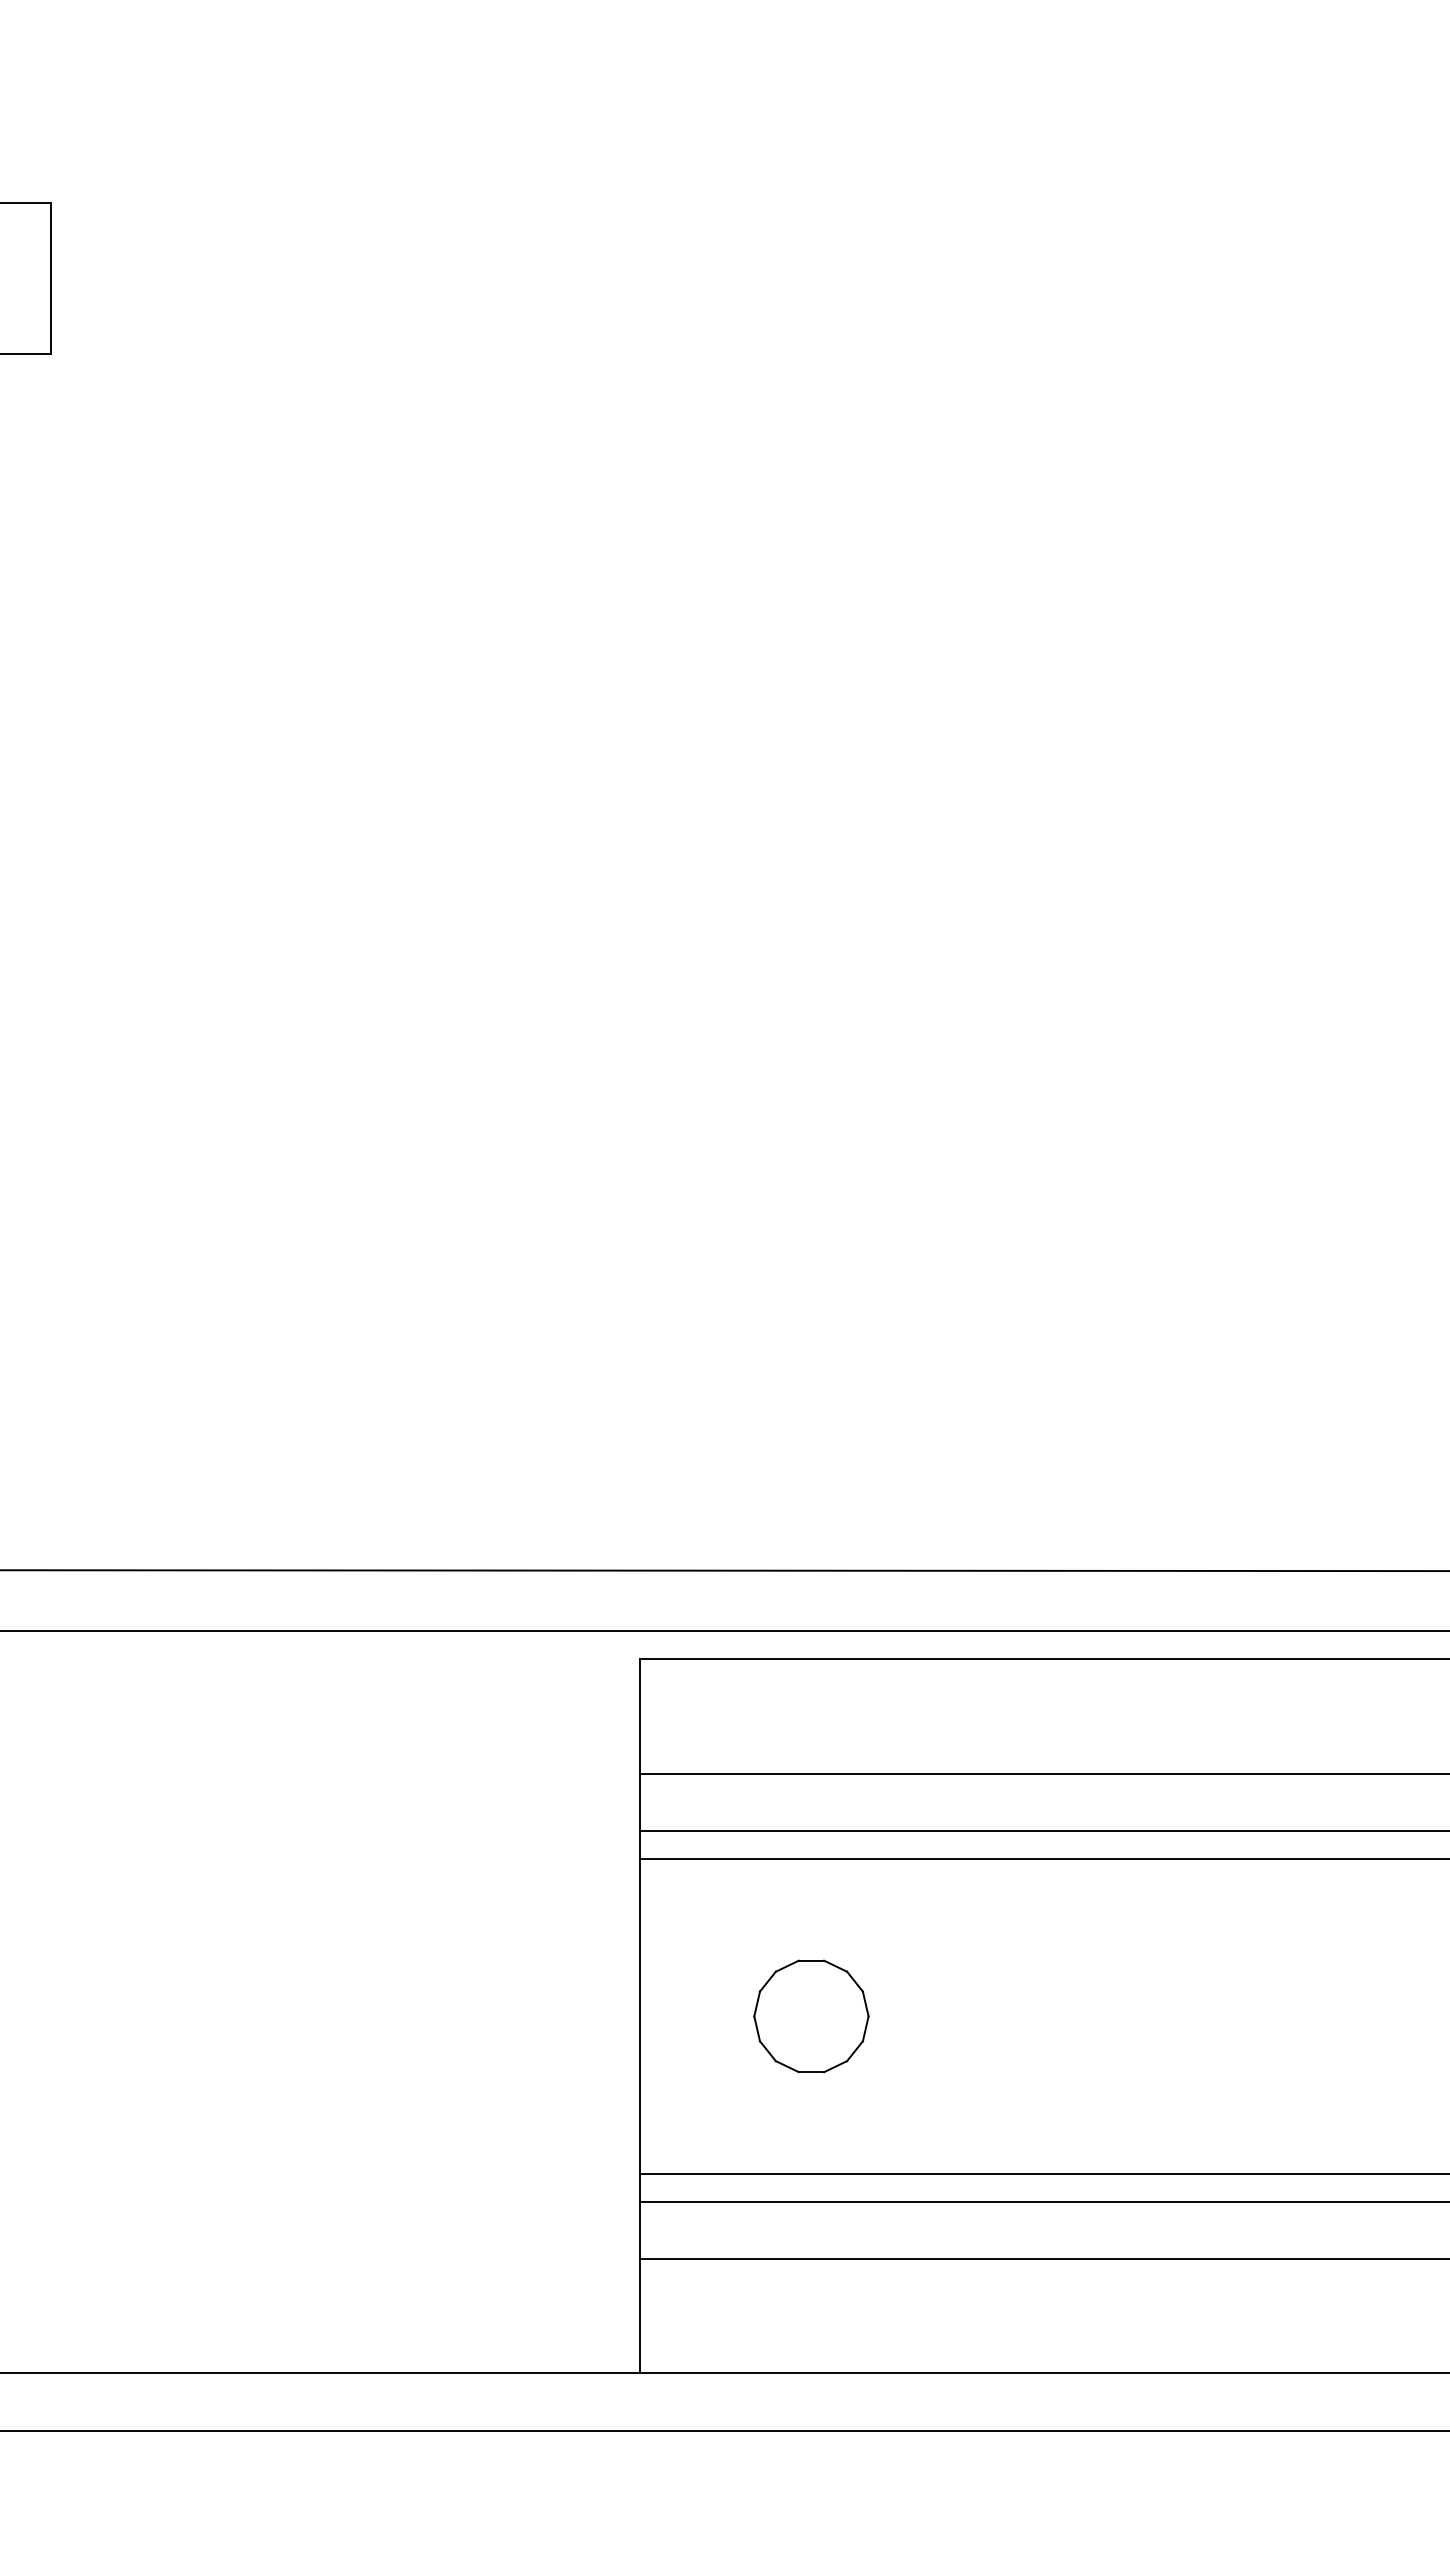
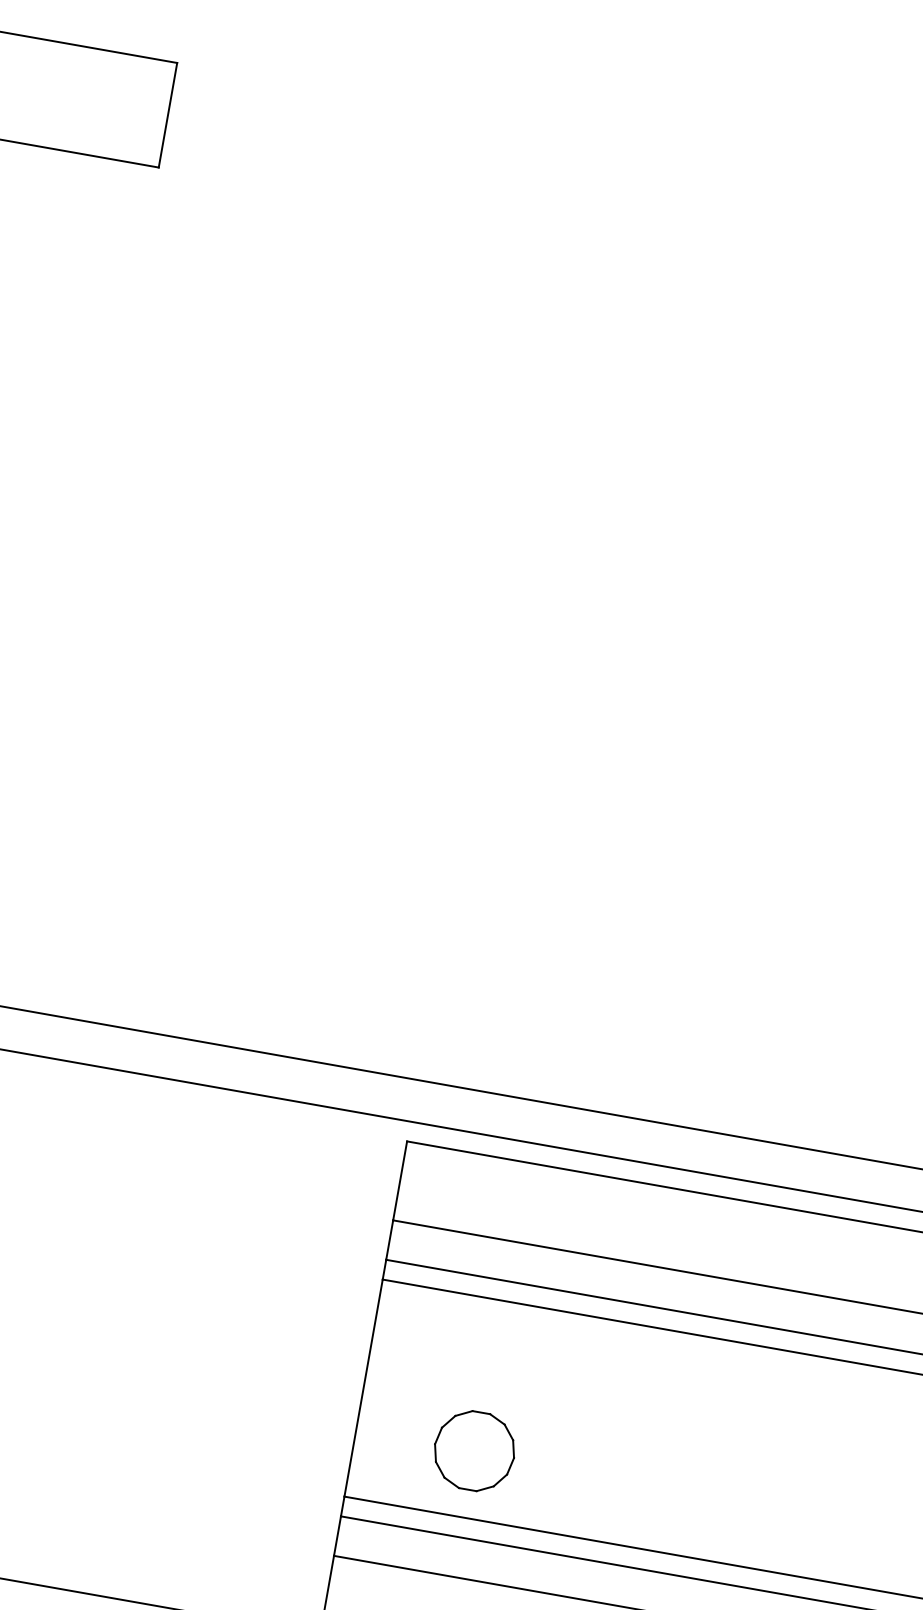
part: (811, 2016) -> (474, 1451), moved

